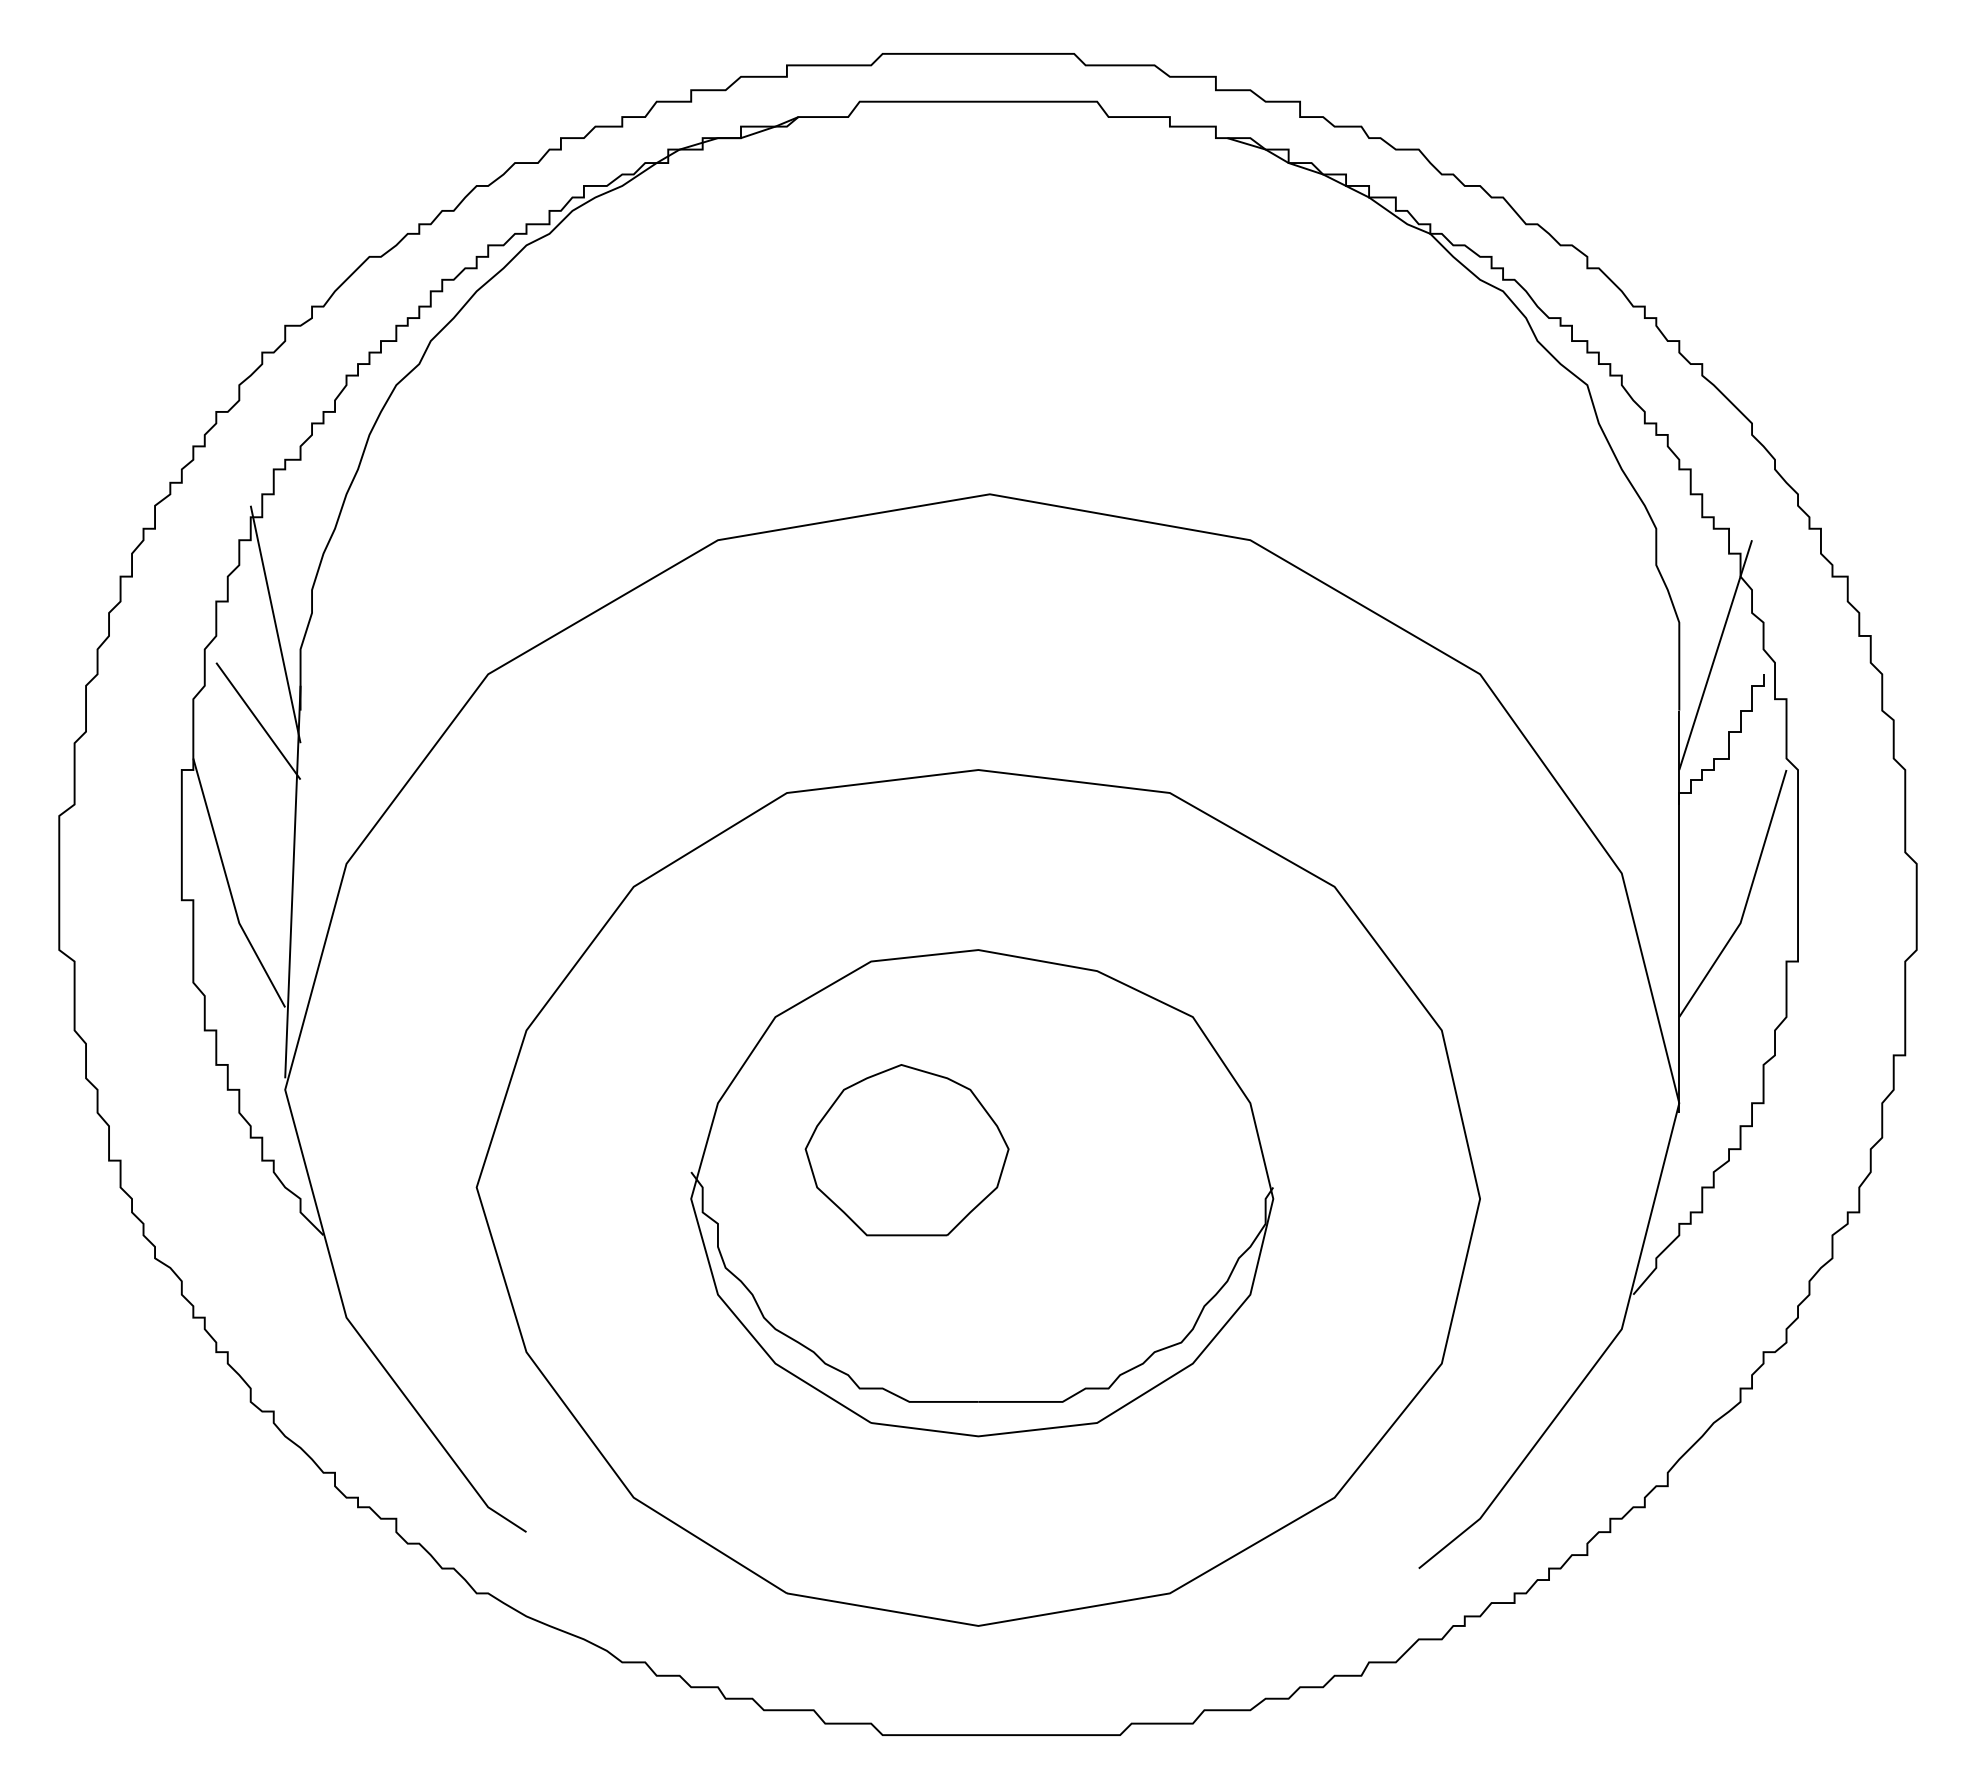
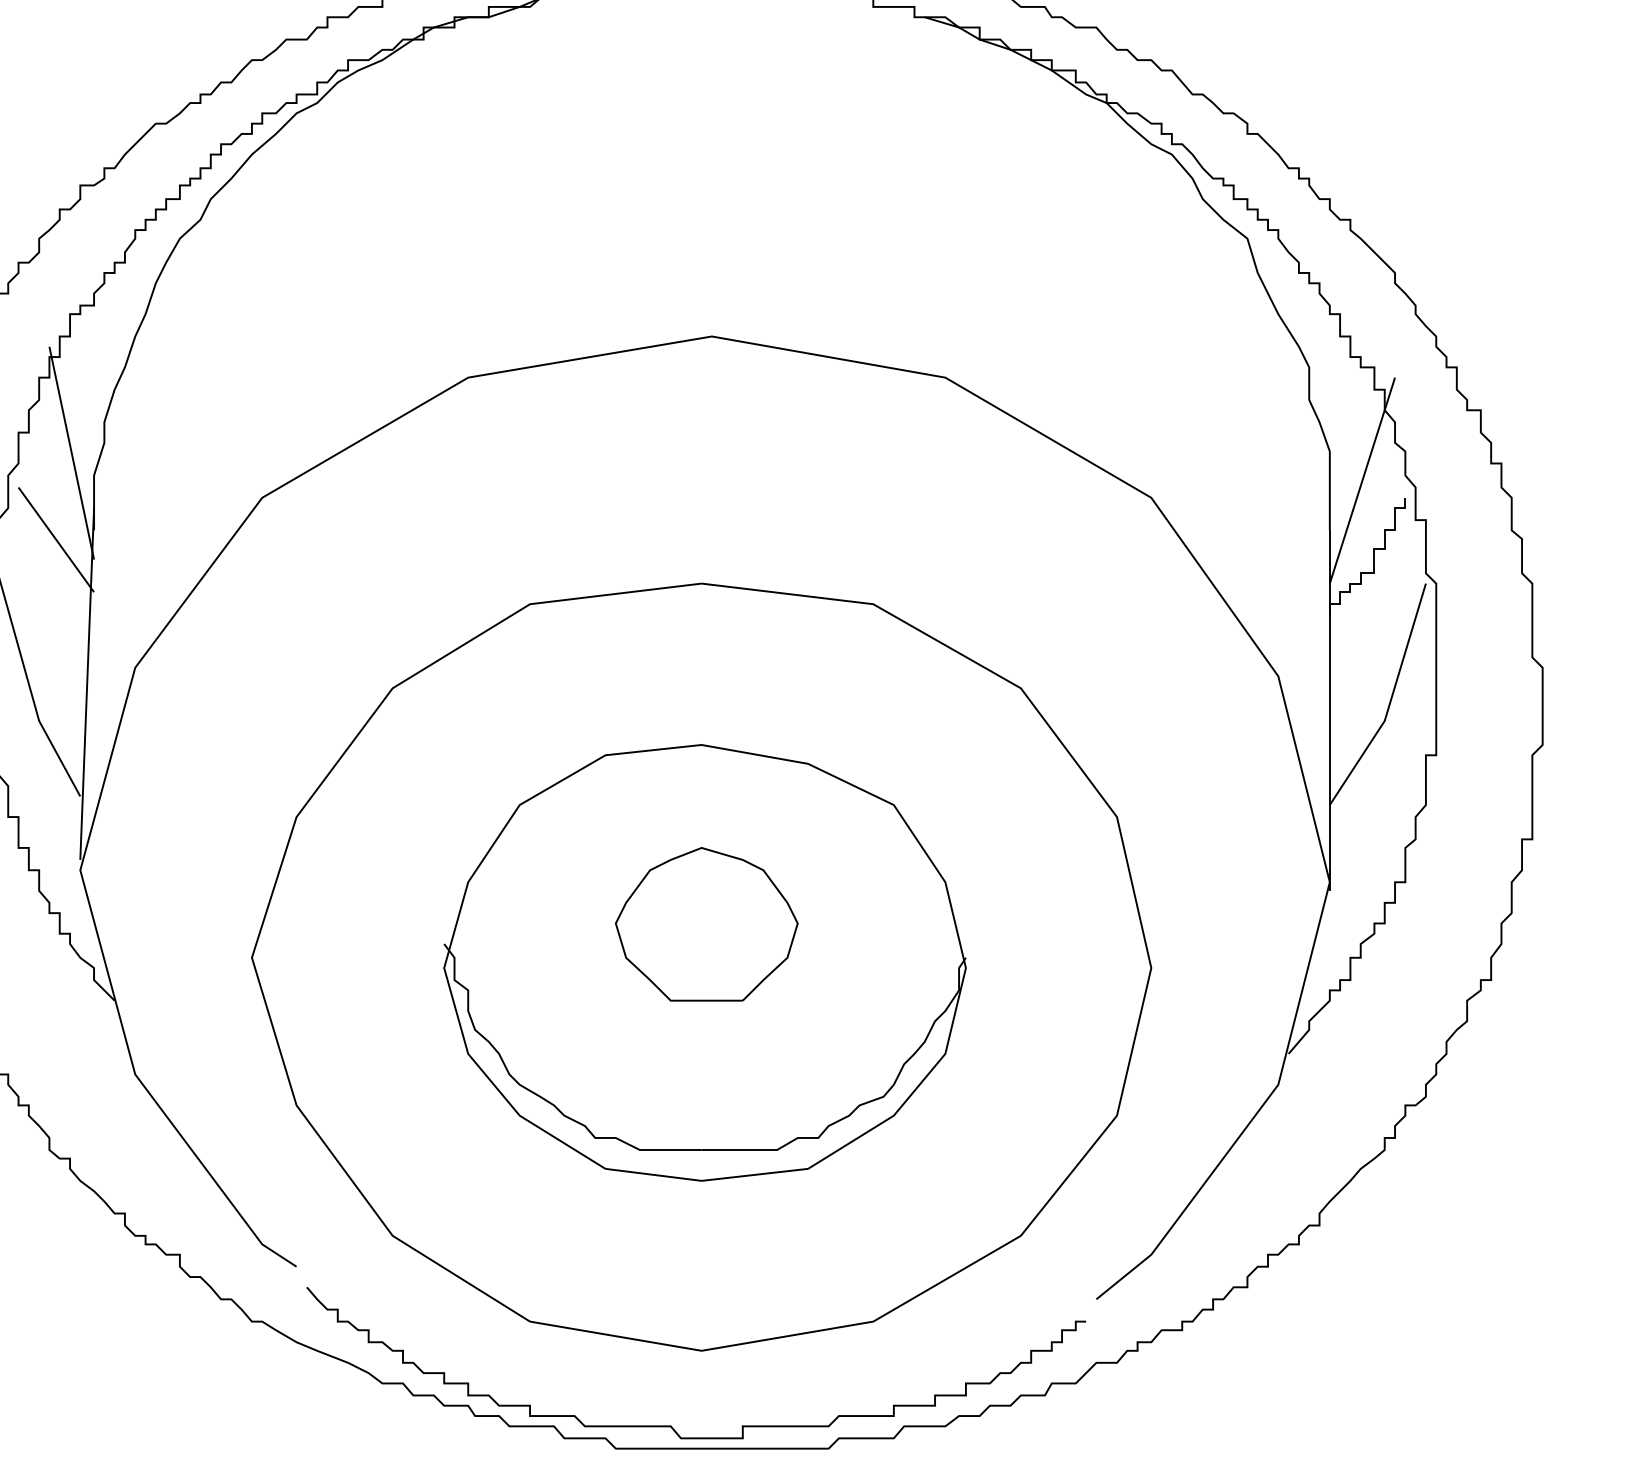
part: (906, 1150) -> (706, 924), moved
curve: (944, 1709) -> (671, 1425), added

